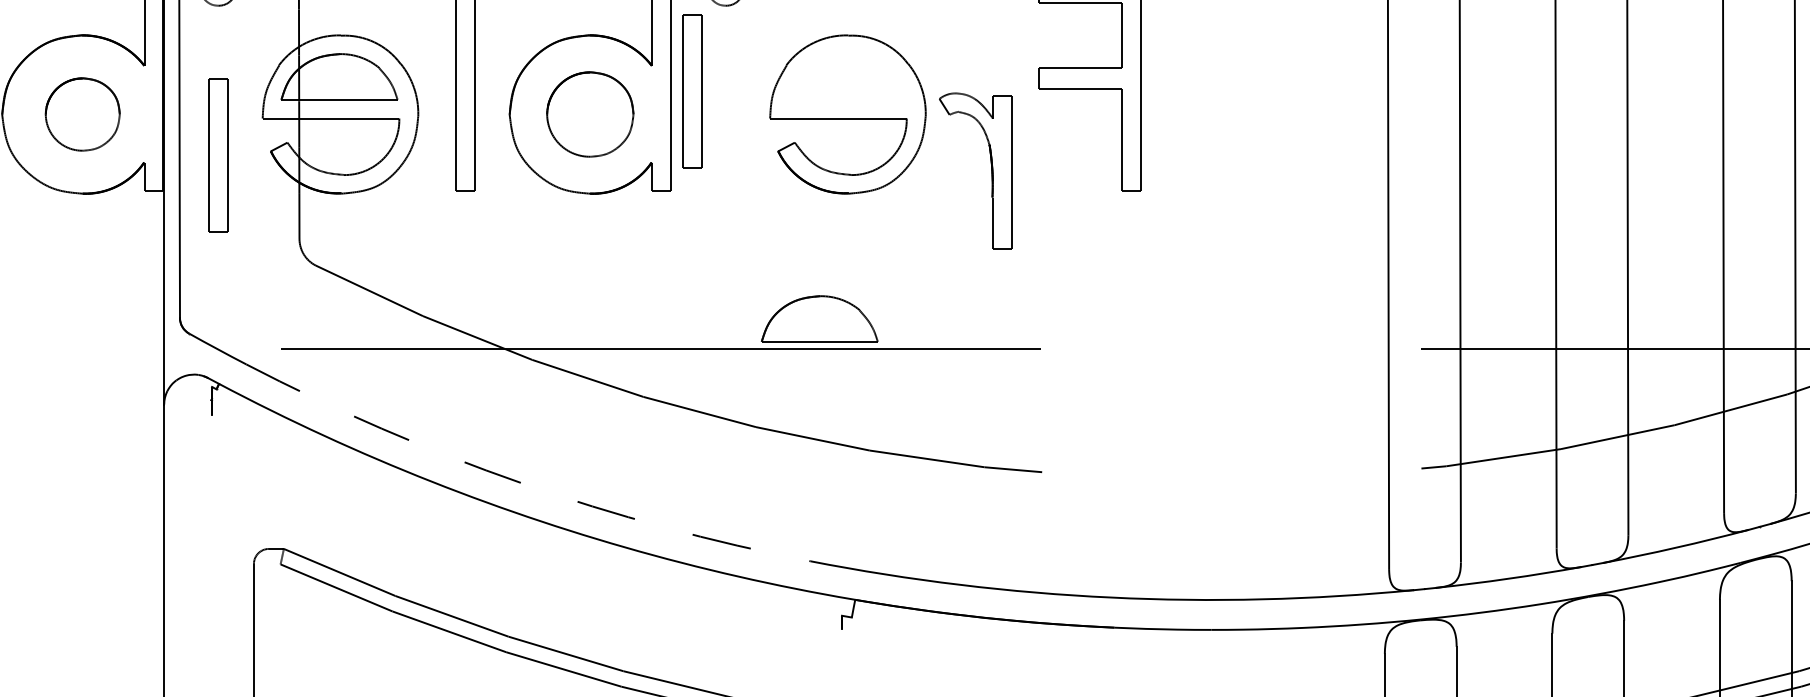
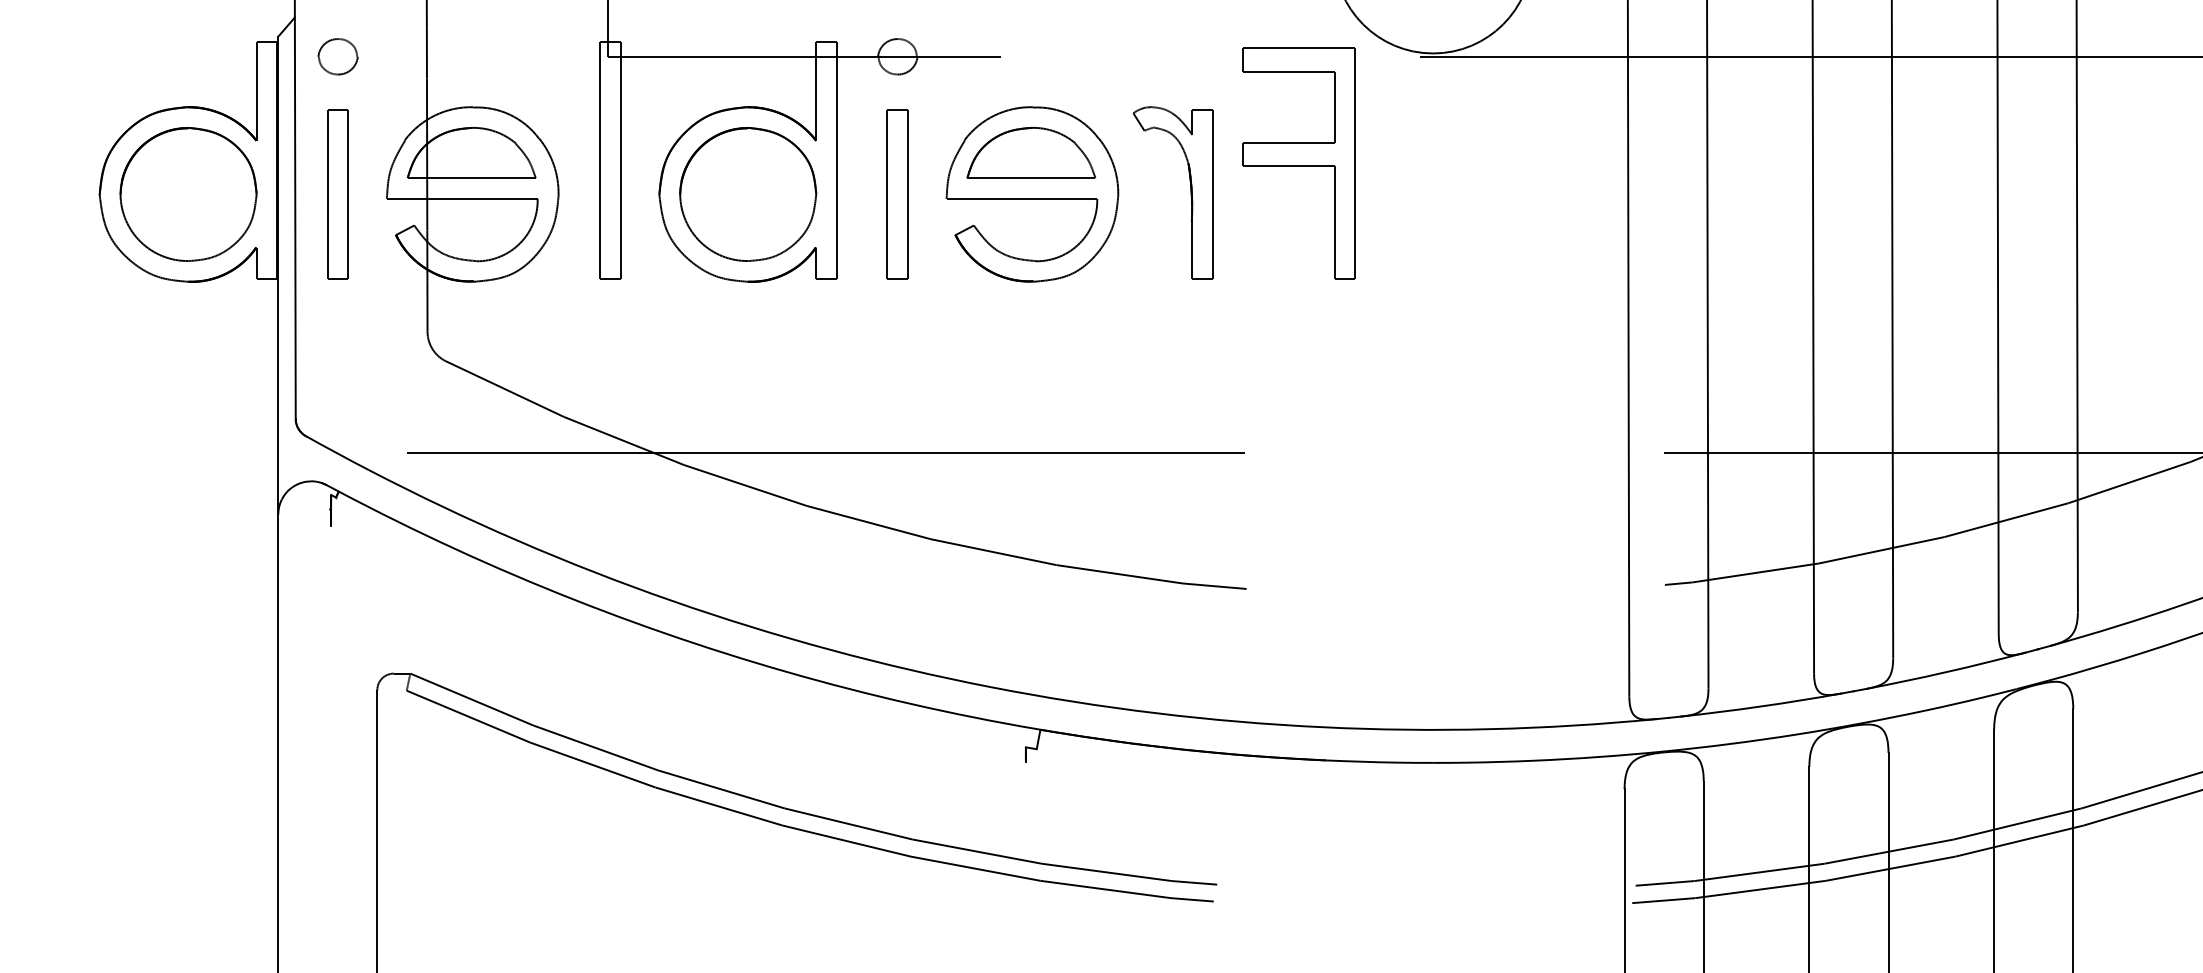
part: (692, 91) -> (897, 194), moved
part: (82, 114) -> (188, 194), size x1.67
part: (590, 114) -> (748, 194), size x1.43
part: (217, 155) -> (337, 194), moved
part: (991, 170) -> (1190, 192), moved
part: (819, 318) -> (1031, 152), moved
arc: (521, 482) -> (672, 600), dashed -> solid

